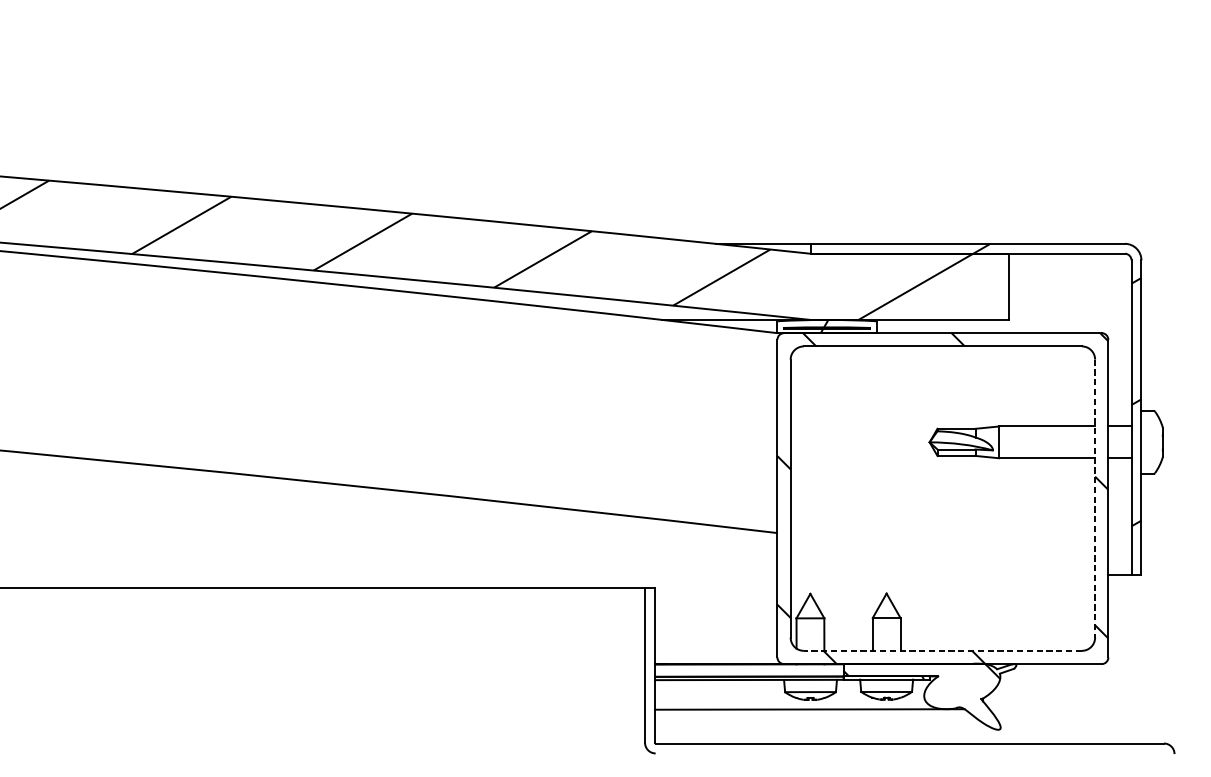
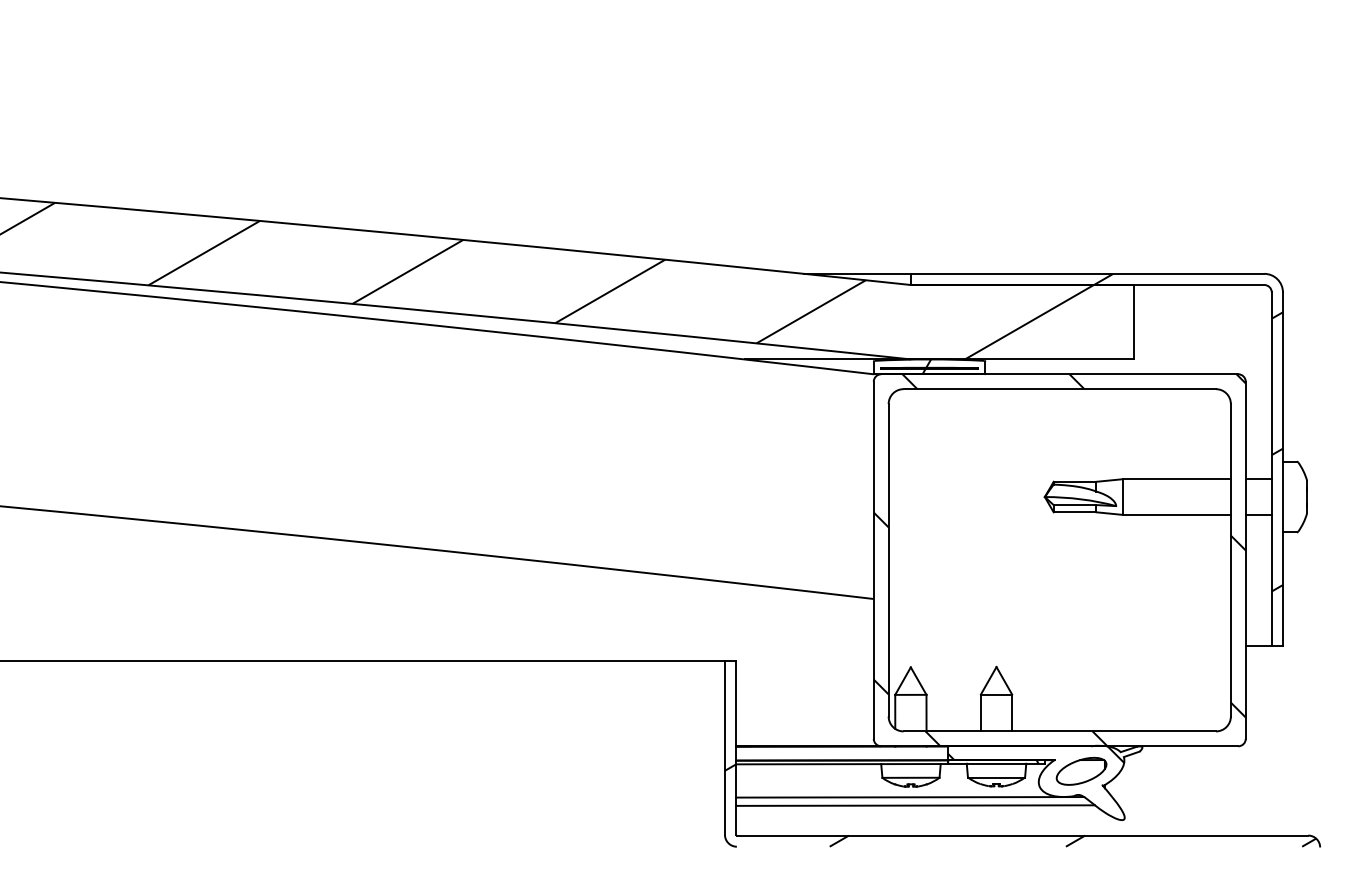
line: (1094, 498) -> (1230, 560), dashed -> solid
line: (942, 650) -> (1059, 731), dashed -> solid
part: (962, 685) -> (1081, 770), added
line: (814, 716) -> (915, 805), added
hatch: (907, 716) -> (1020, 805), added

